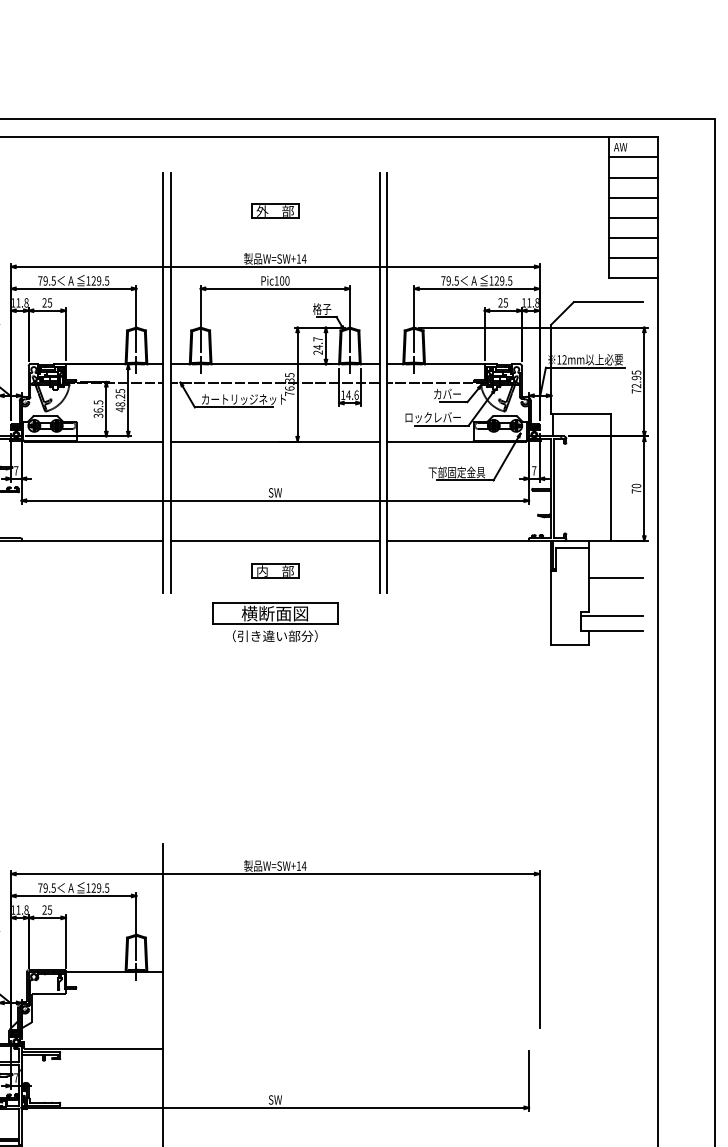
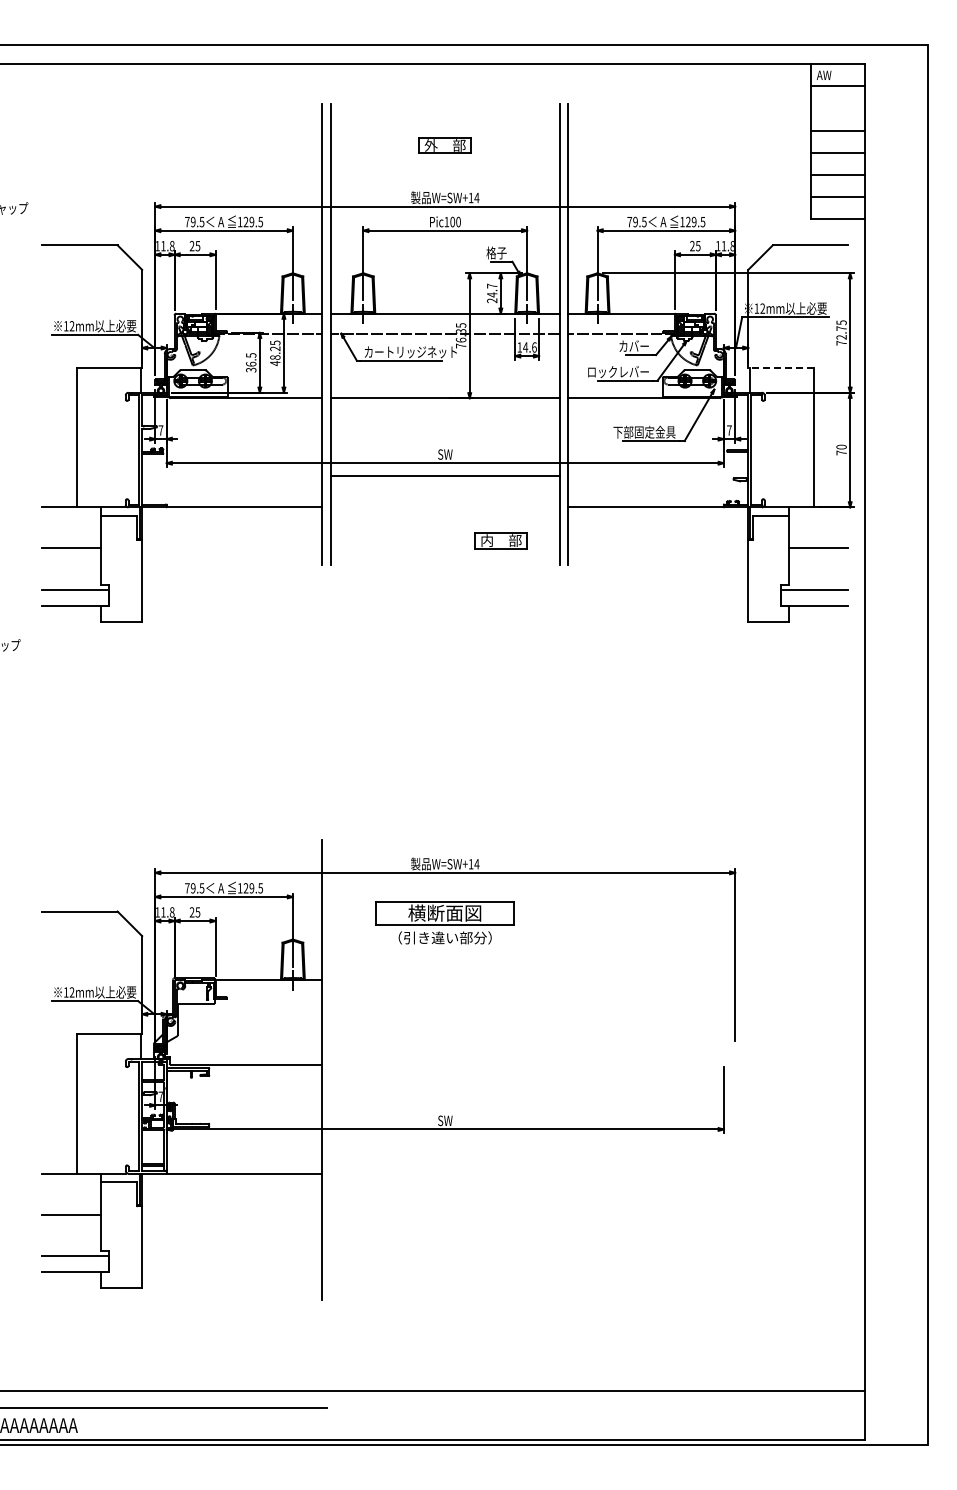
line: (633, 177) -> (838, 108), removed
text: (636, 377) -> (841, 328), 72.95 -> 72.75
line: (581, 414) -> (781, 368), solid -> dashed
line: (274, 541) -> (444, 476), moved
part: (274, 571) -> (500, 540), moved
part: (274, 622) -> (444, 922), moved

